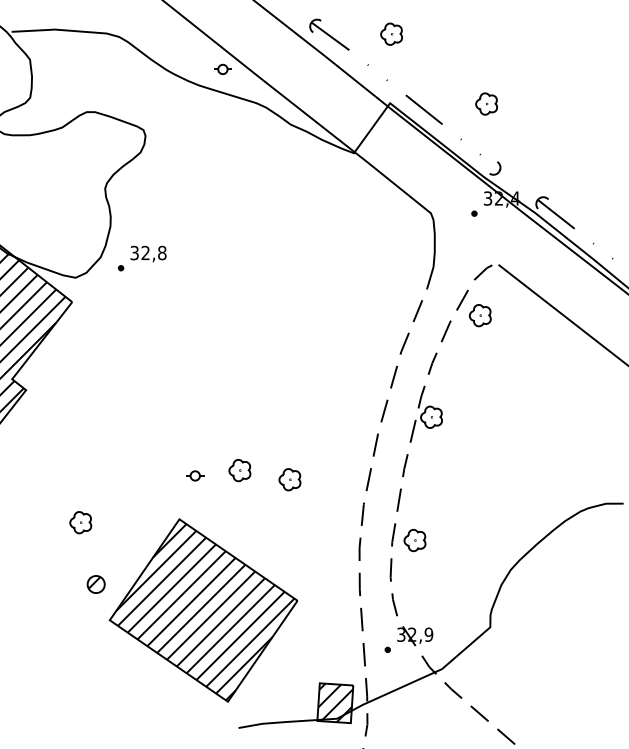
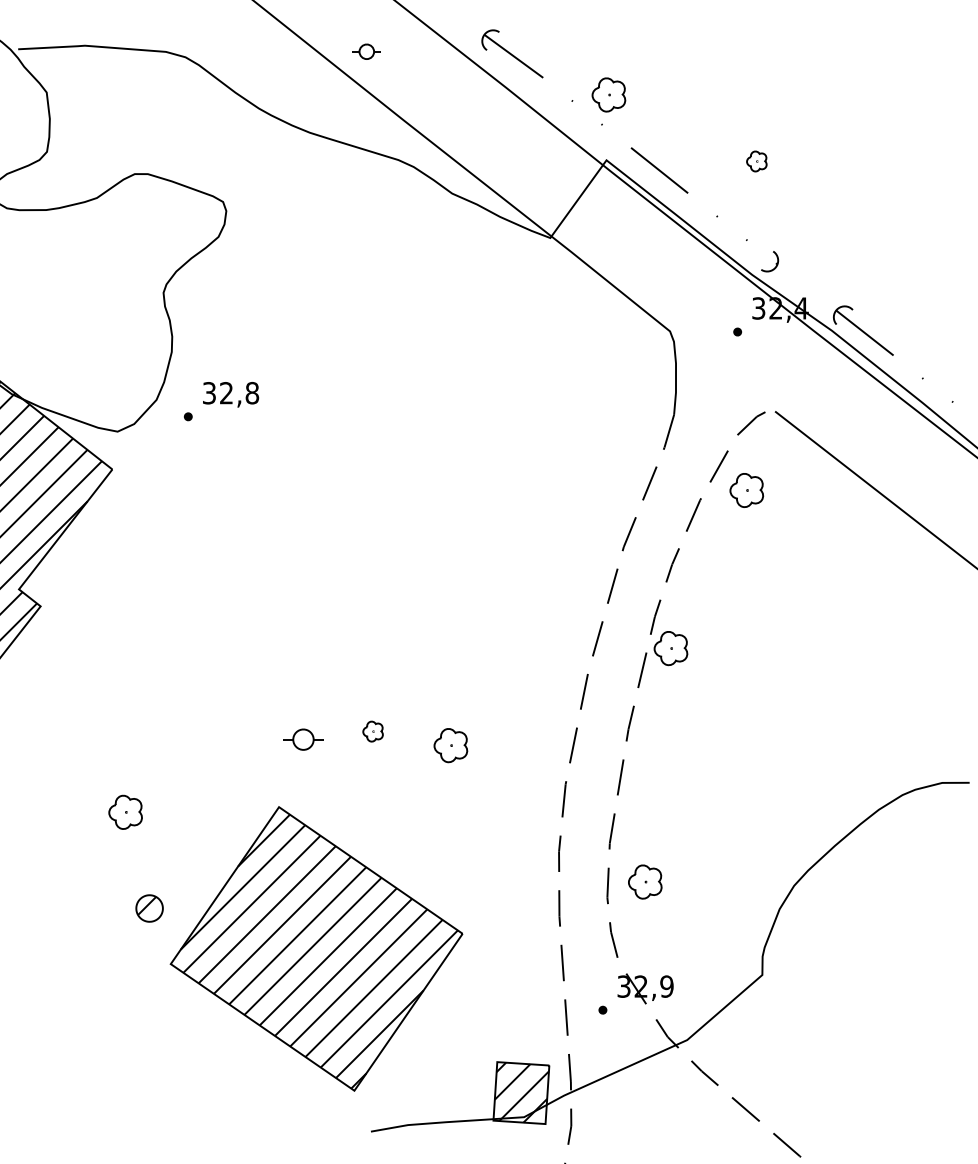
part: (391, 33) -> (608, 93), moved
part: (222, 68) -> (366, 50), moved
part: (486, 103) -> (756, 160), size x0.6
part: (239, 470) -> (372, 731), size x0.6
part: (195, 475) -> (303, 739), size x1.4
part: (414, 540) -> (644, 882), moved

